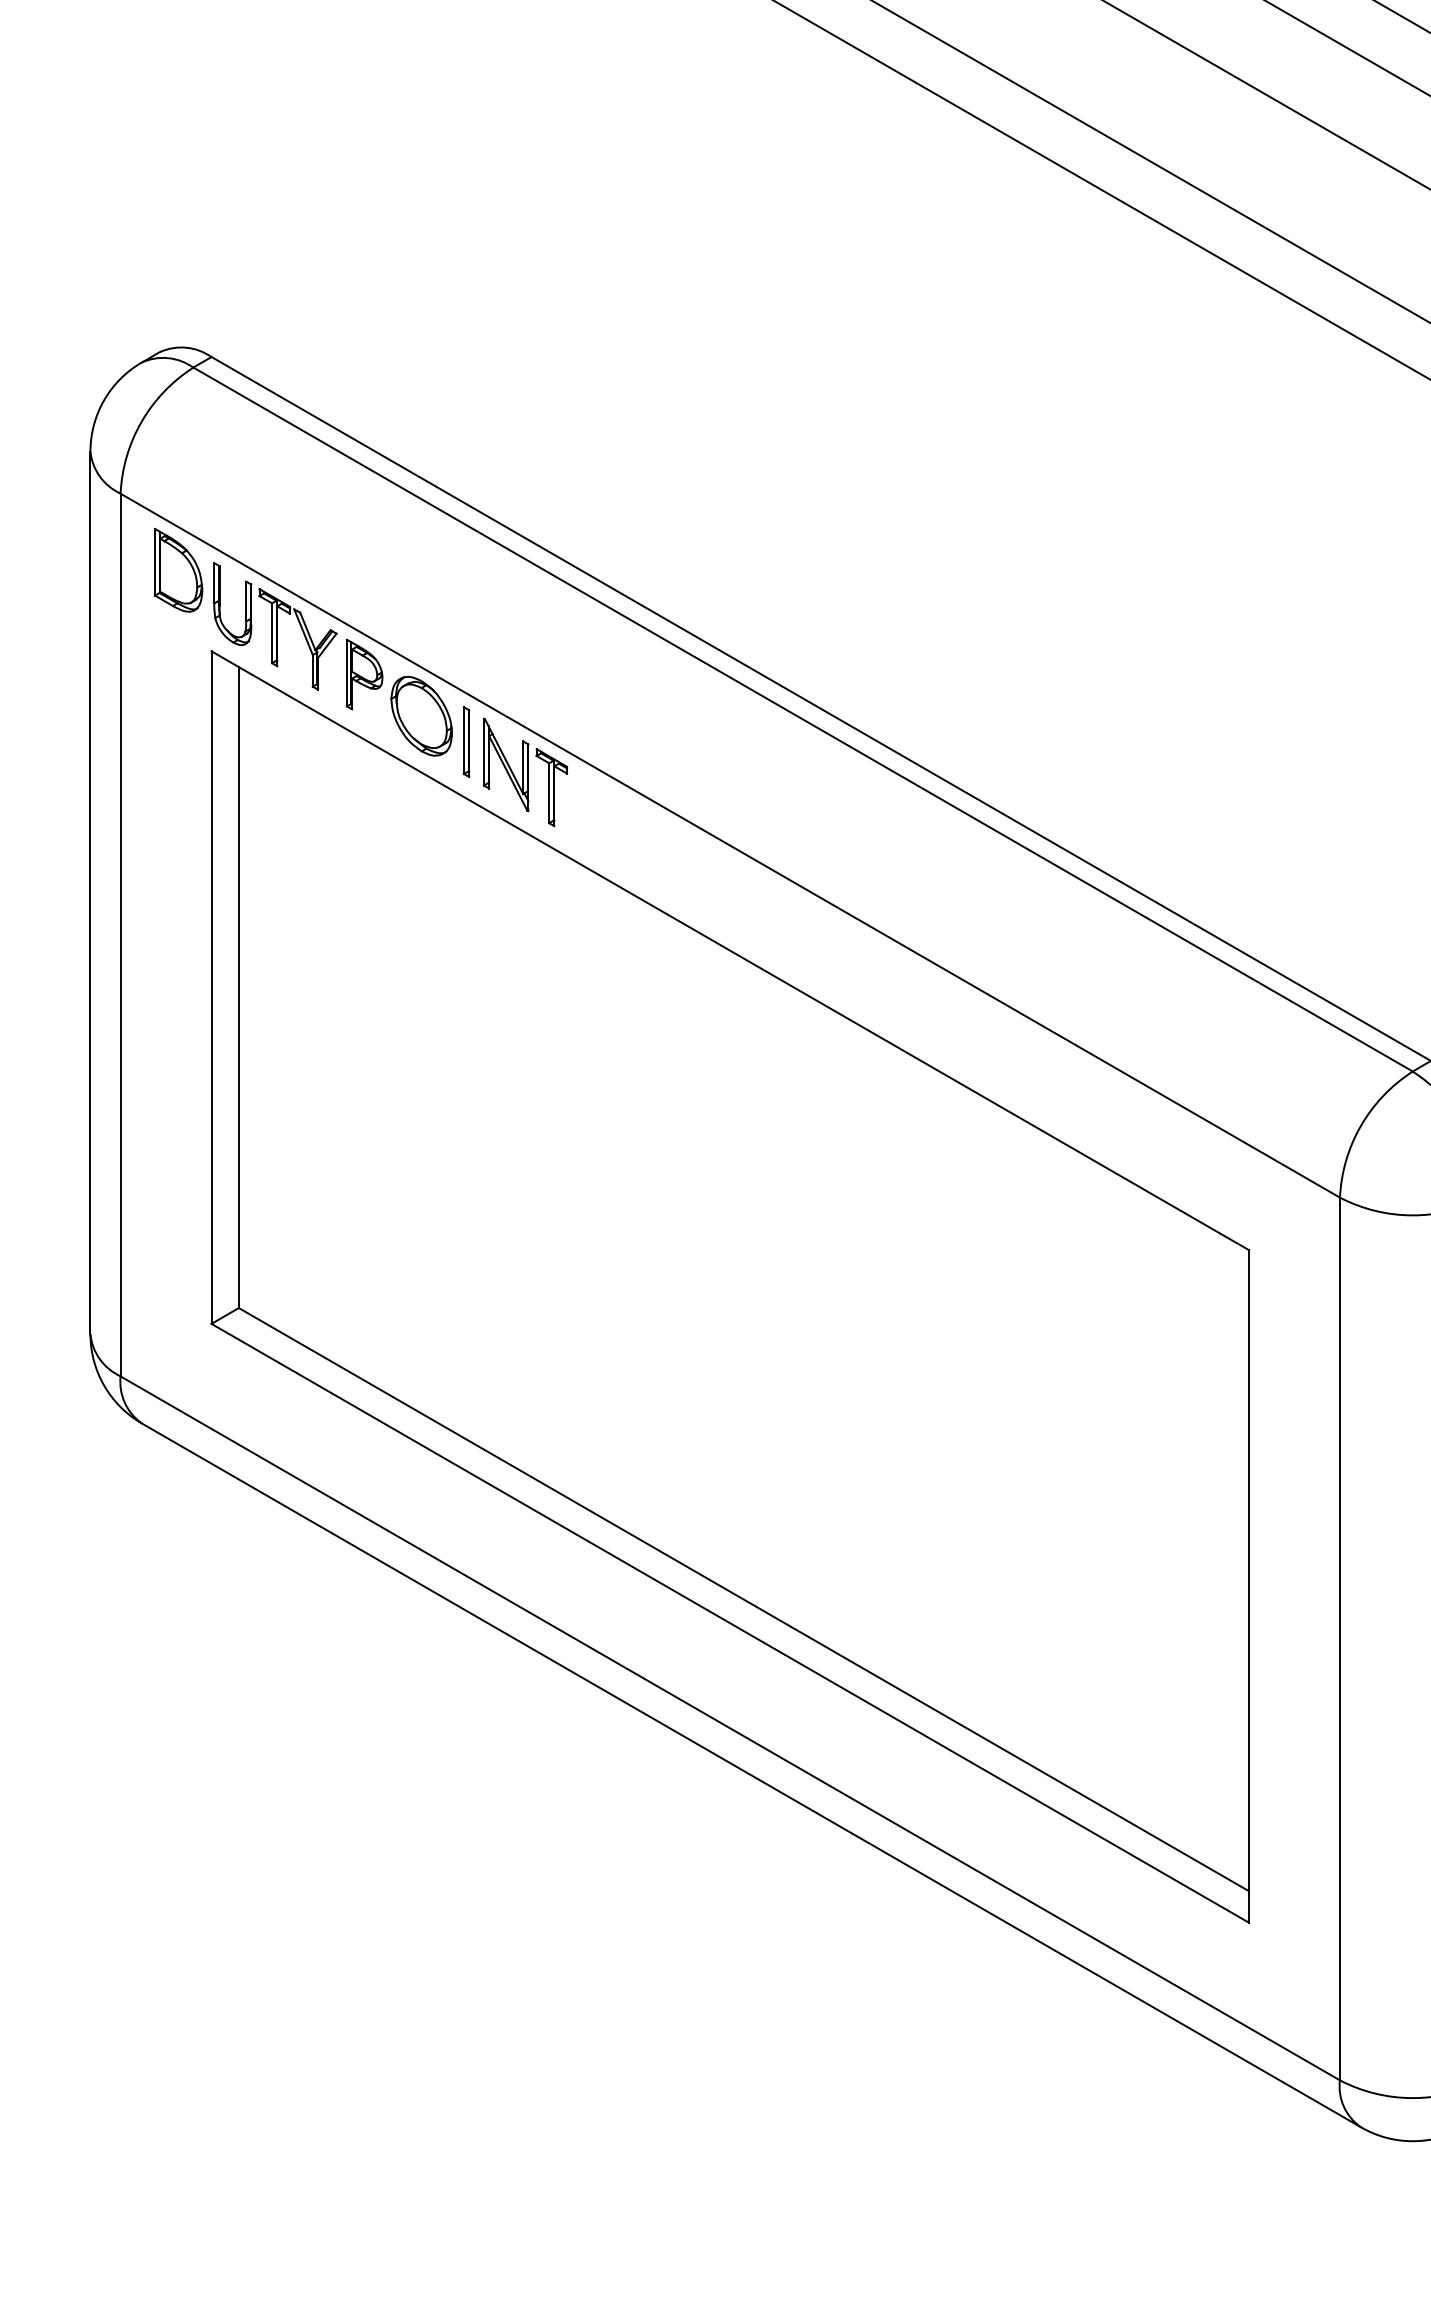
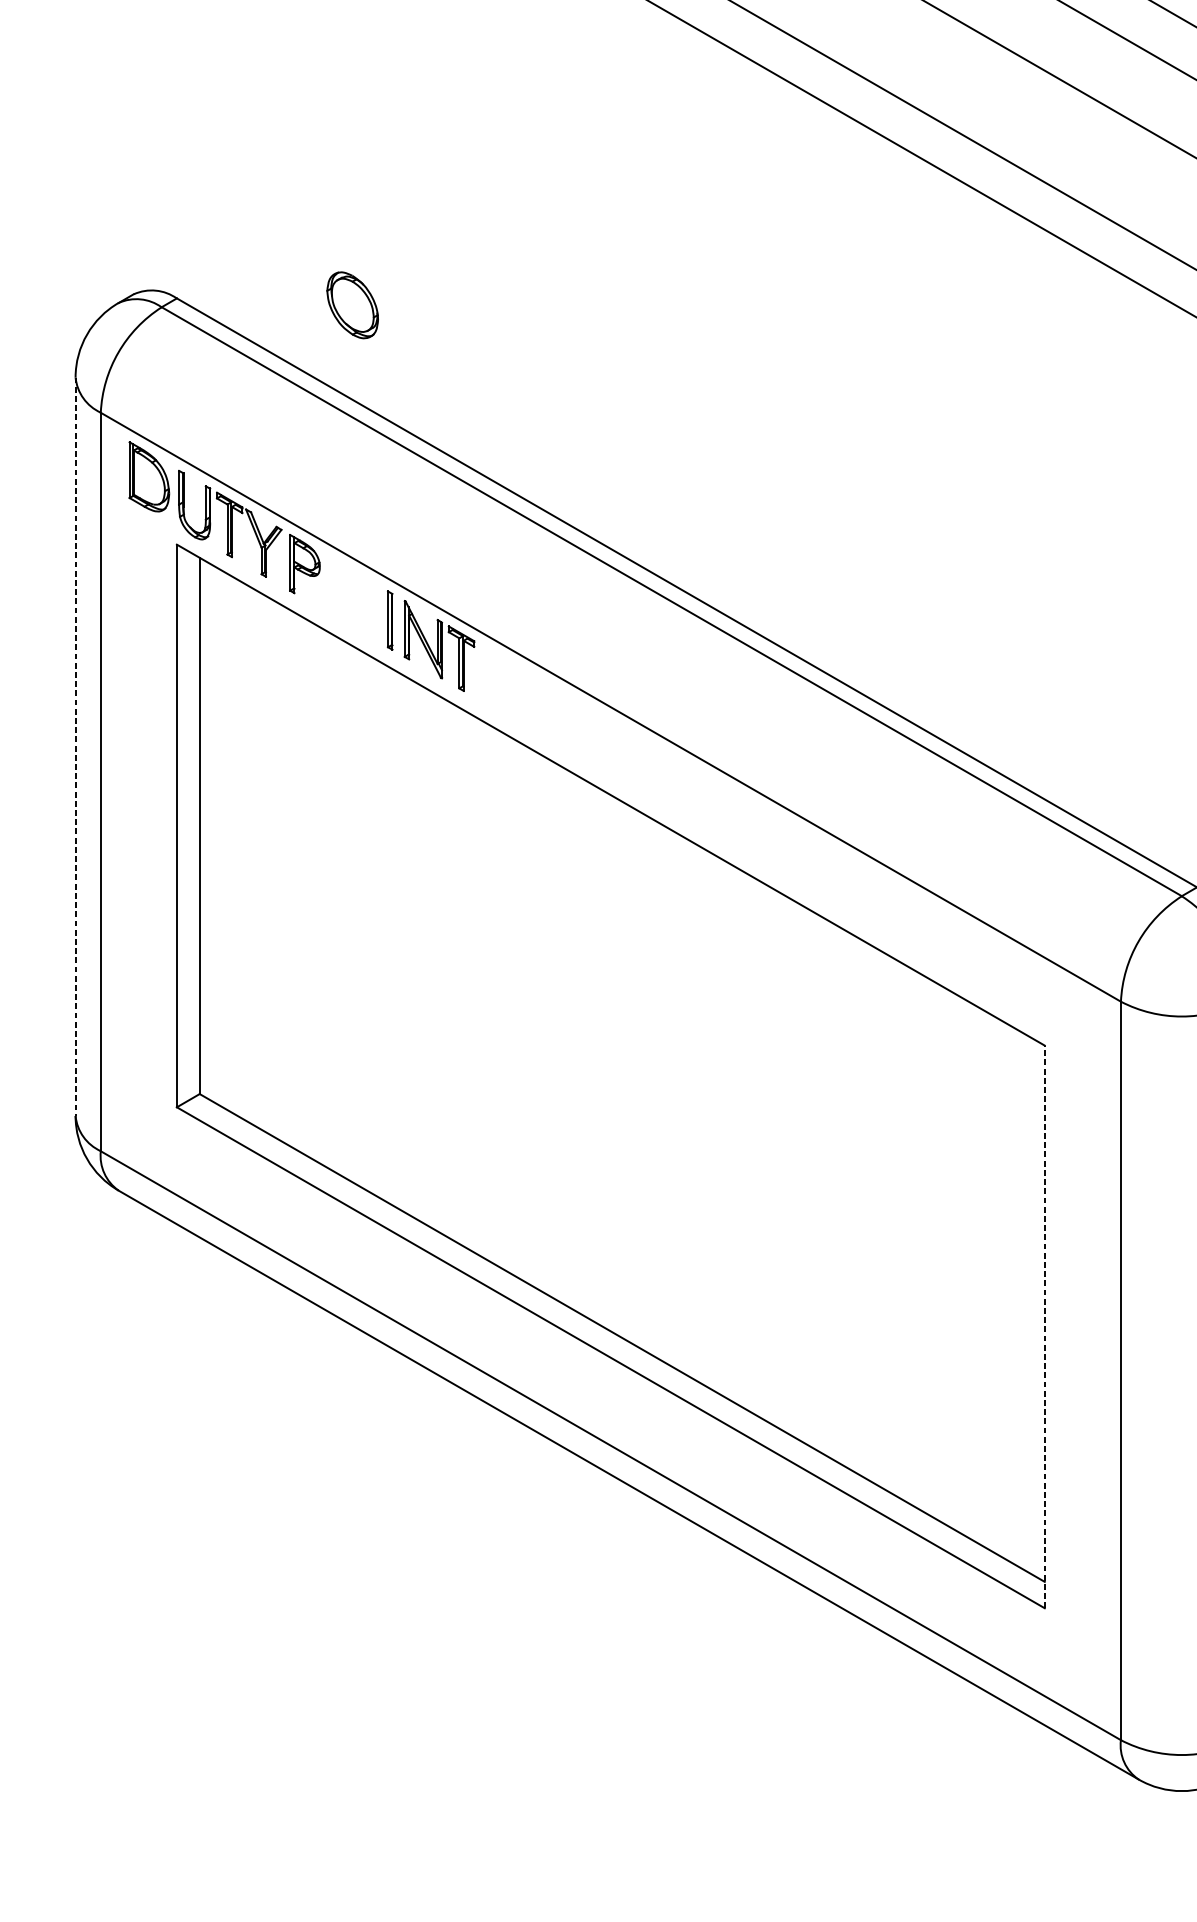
part: (421, 715) -> (352, 304), moved
line: (90, 893) -> (75, 747), solid -> dashed
line: (1248, 1585) -> (1044, 1326), solid -> dashed

